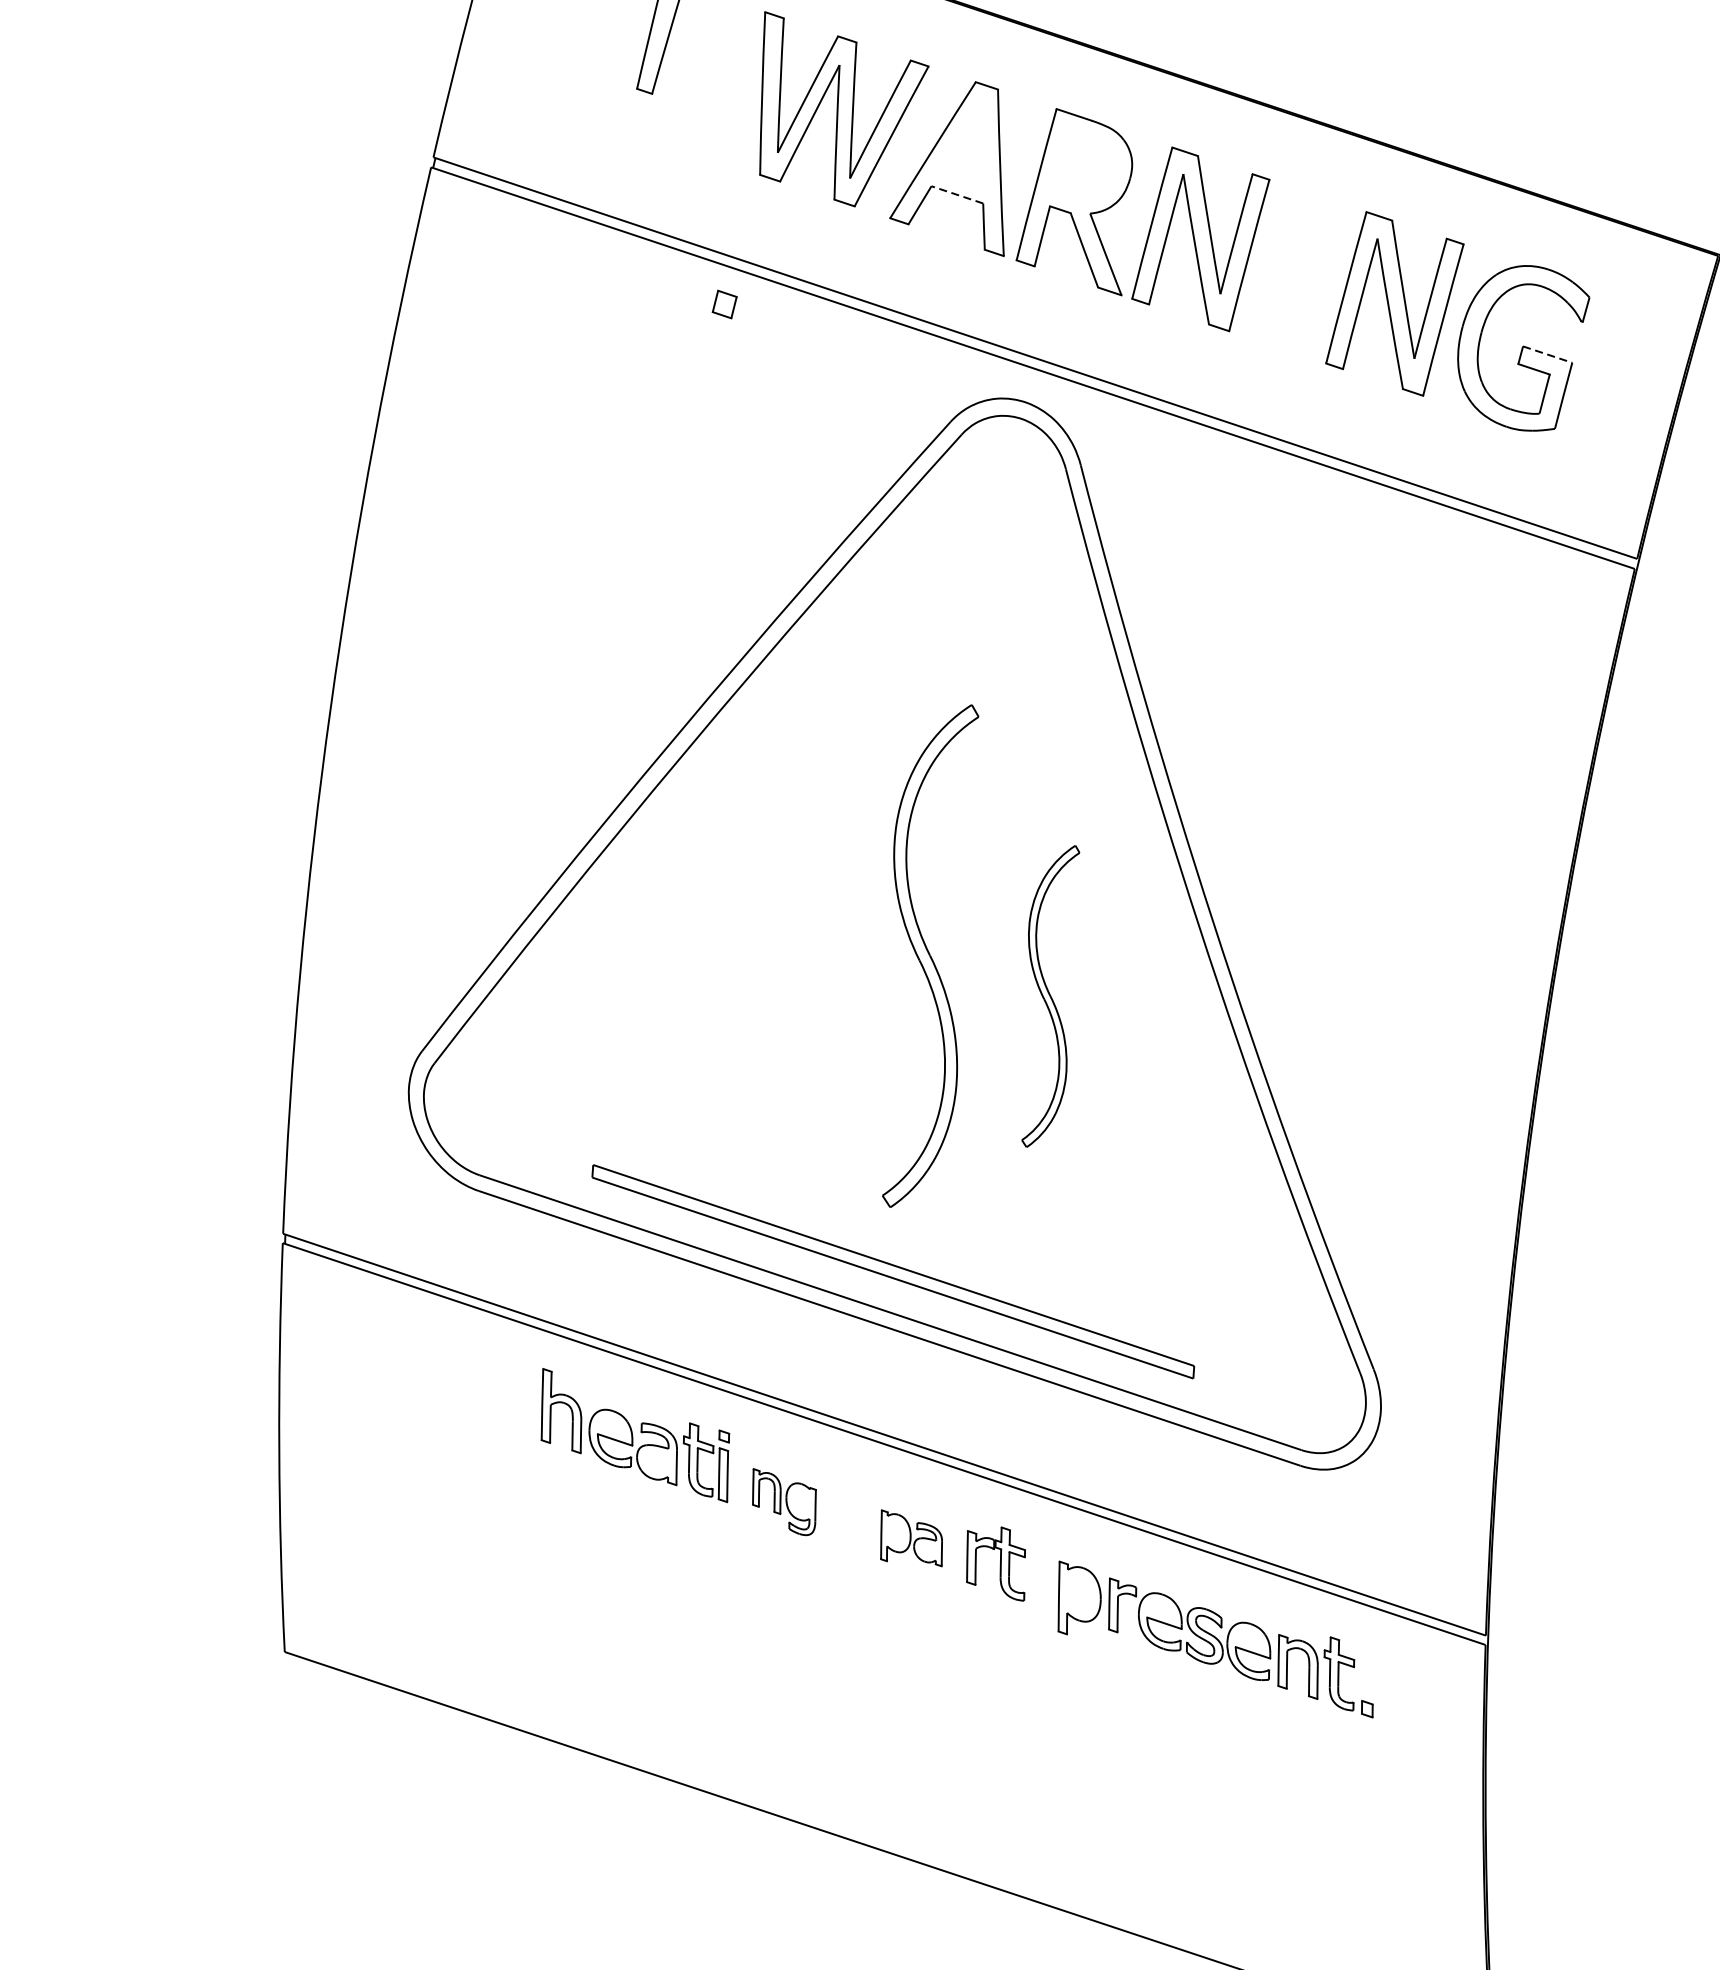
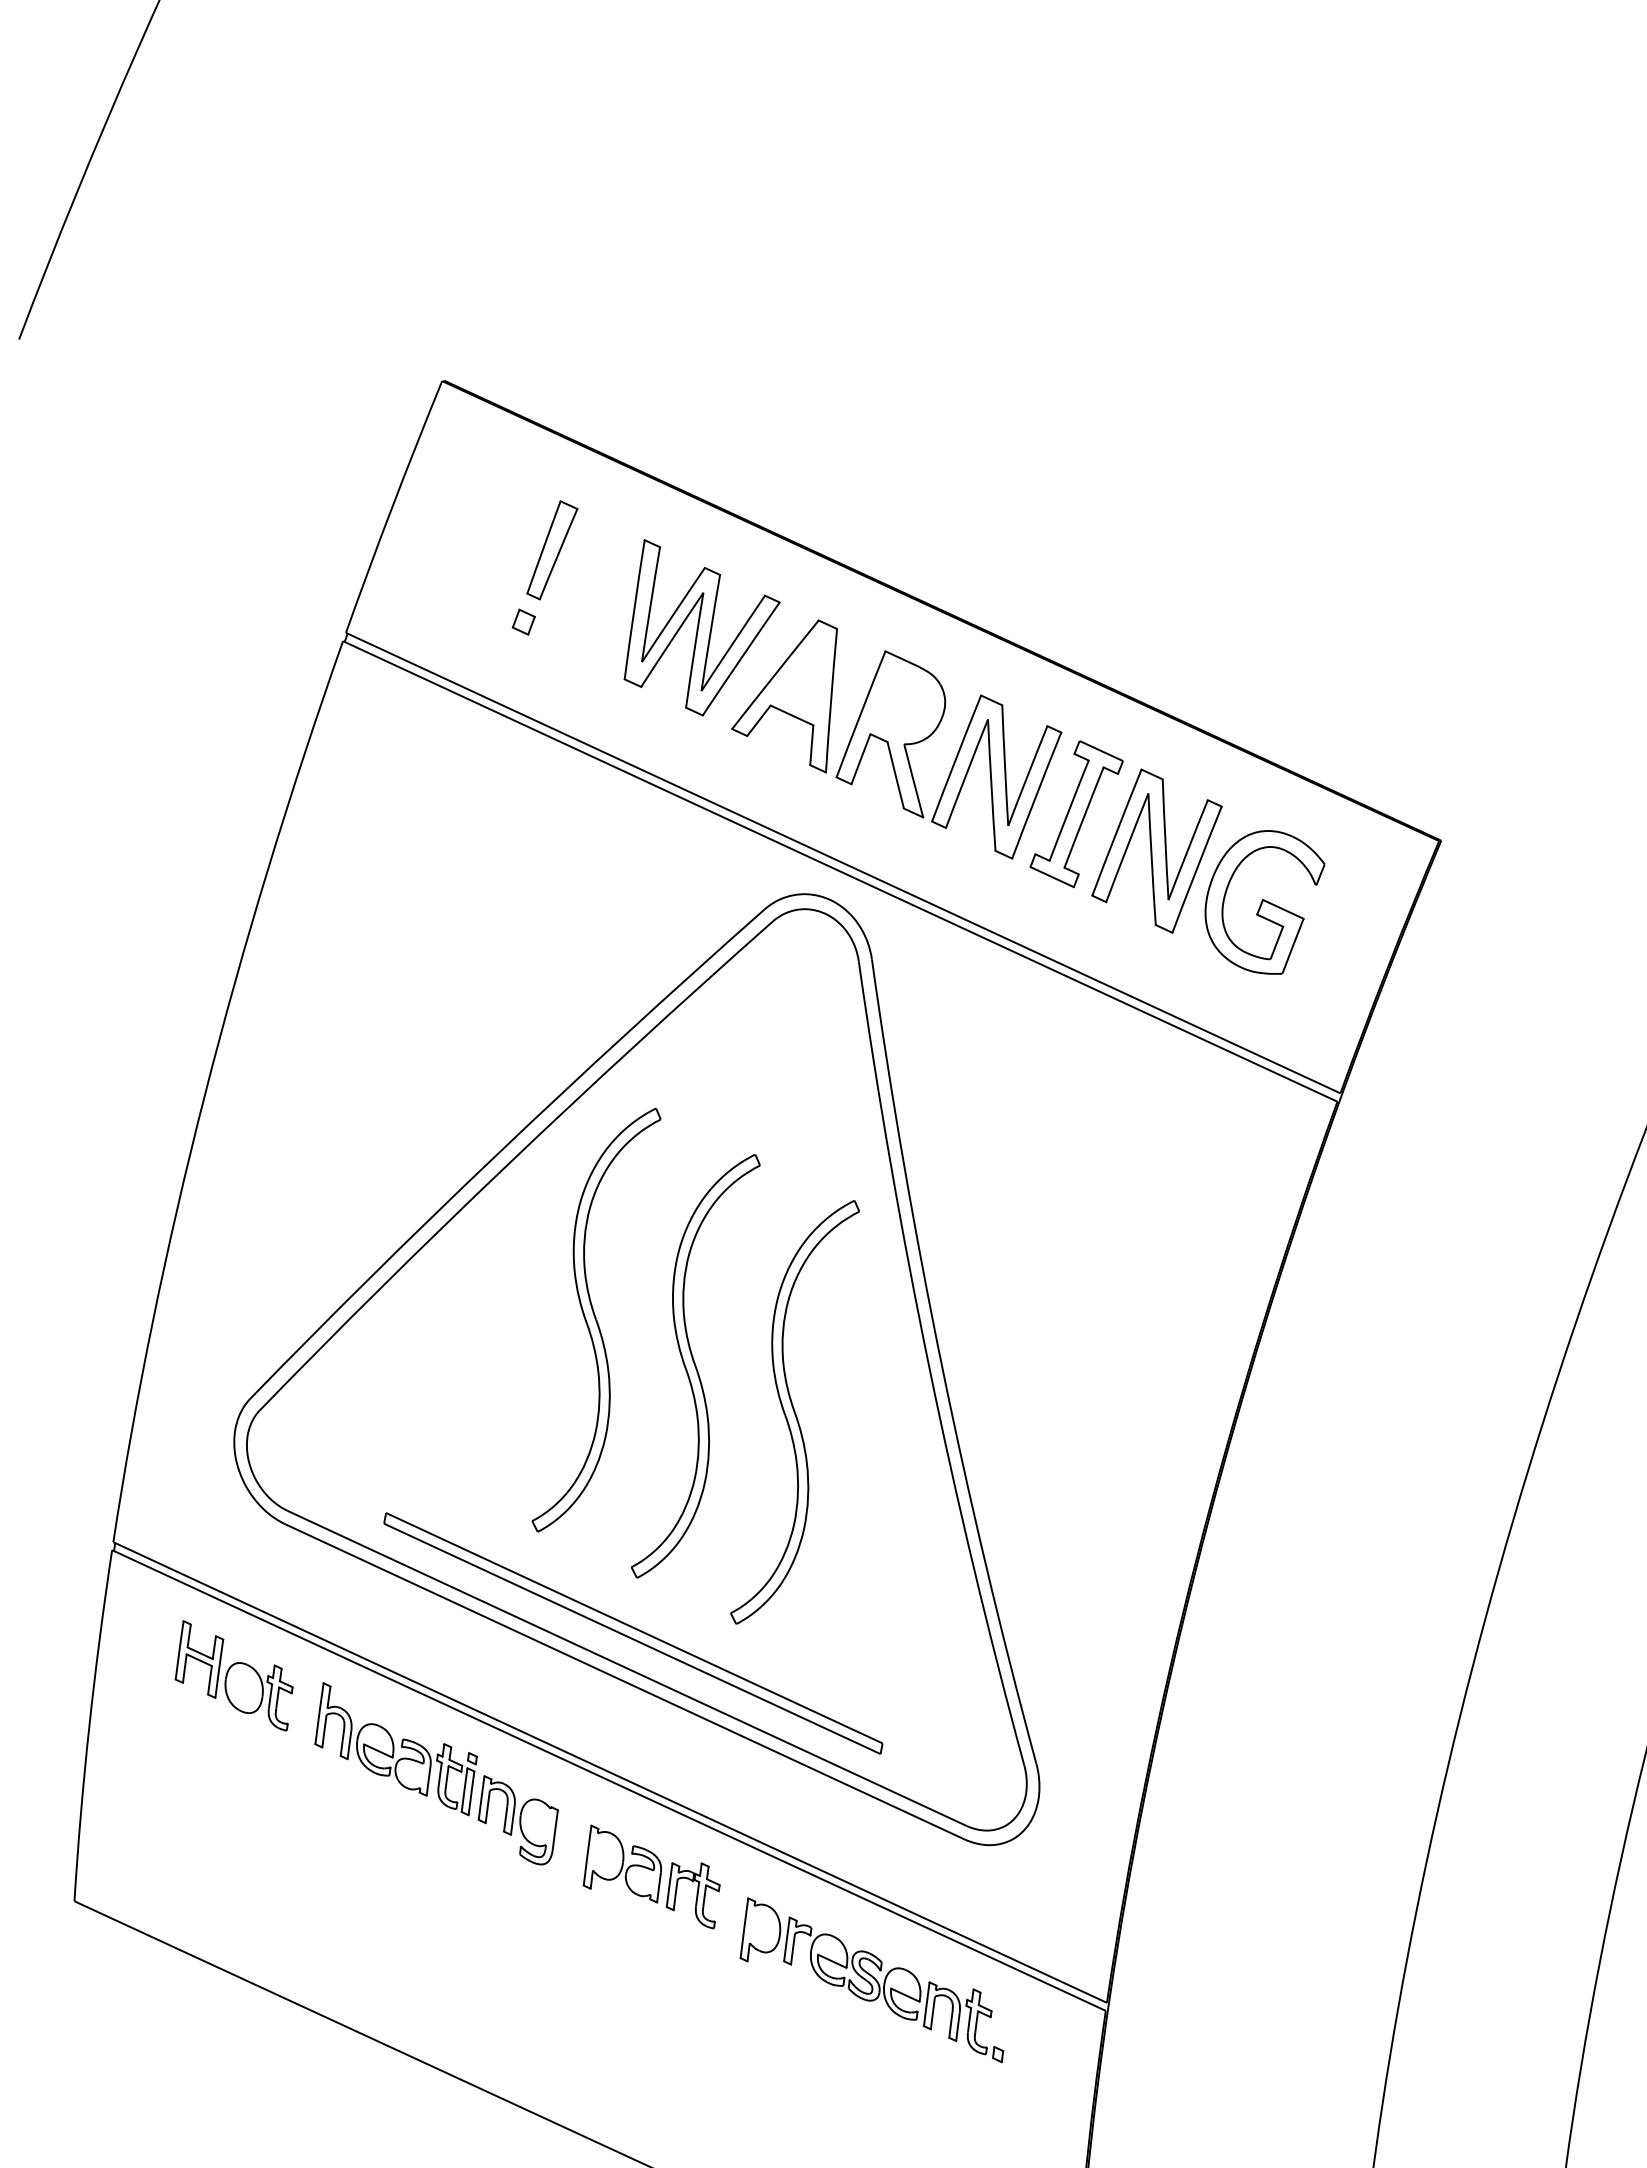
line: (957, 194) -> (792, 715), dashed -> solid
part: (1297, 272) -> (1076, 814), added
part: (724, 303) -> (523, 621), moved
line: (1547, 354) -> (1283, 909), dashed -> solid
part: (810, 915) -> (596, 1319), added
part: (1050, 996) -> (794, 1412), size x1.67
part: (438, 1371) -> (233, 1675), added
part: (784, 1501) -> (517, 1820), size x1.43
part: (909, 1537) -> (621, 1863), size x1.43

